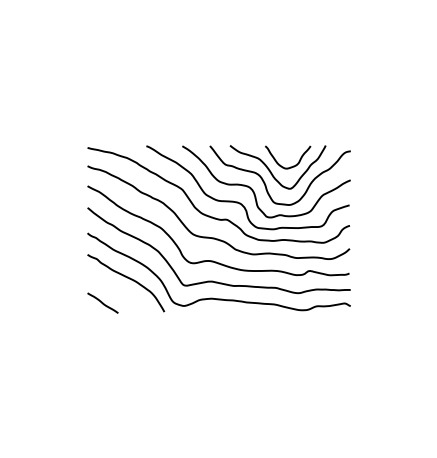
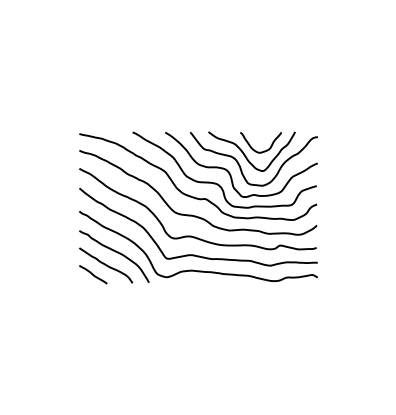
curve: (116, 292) -> (105, 265), added

